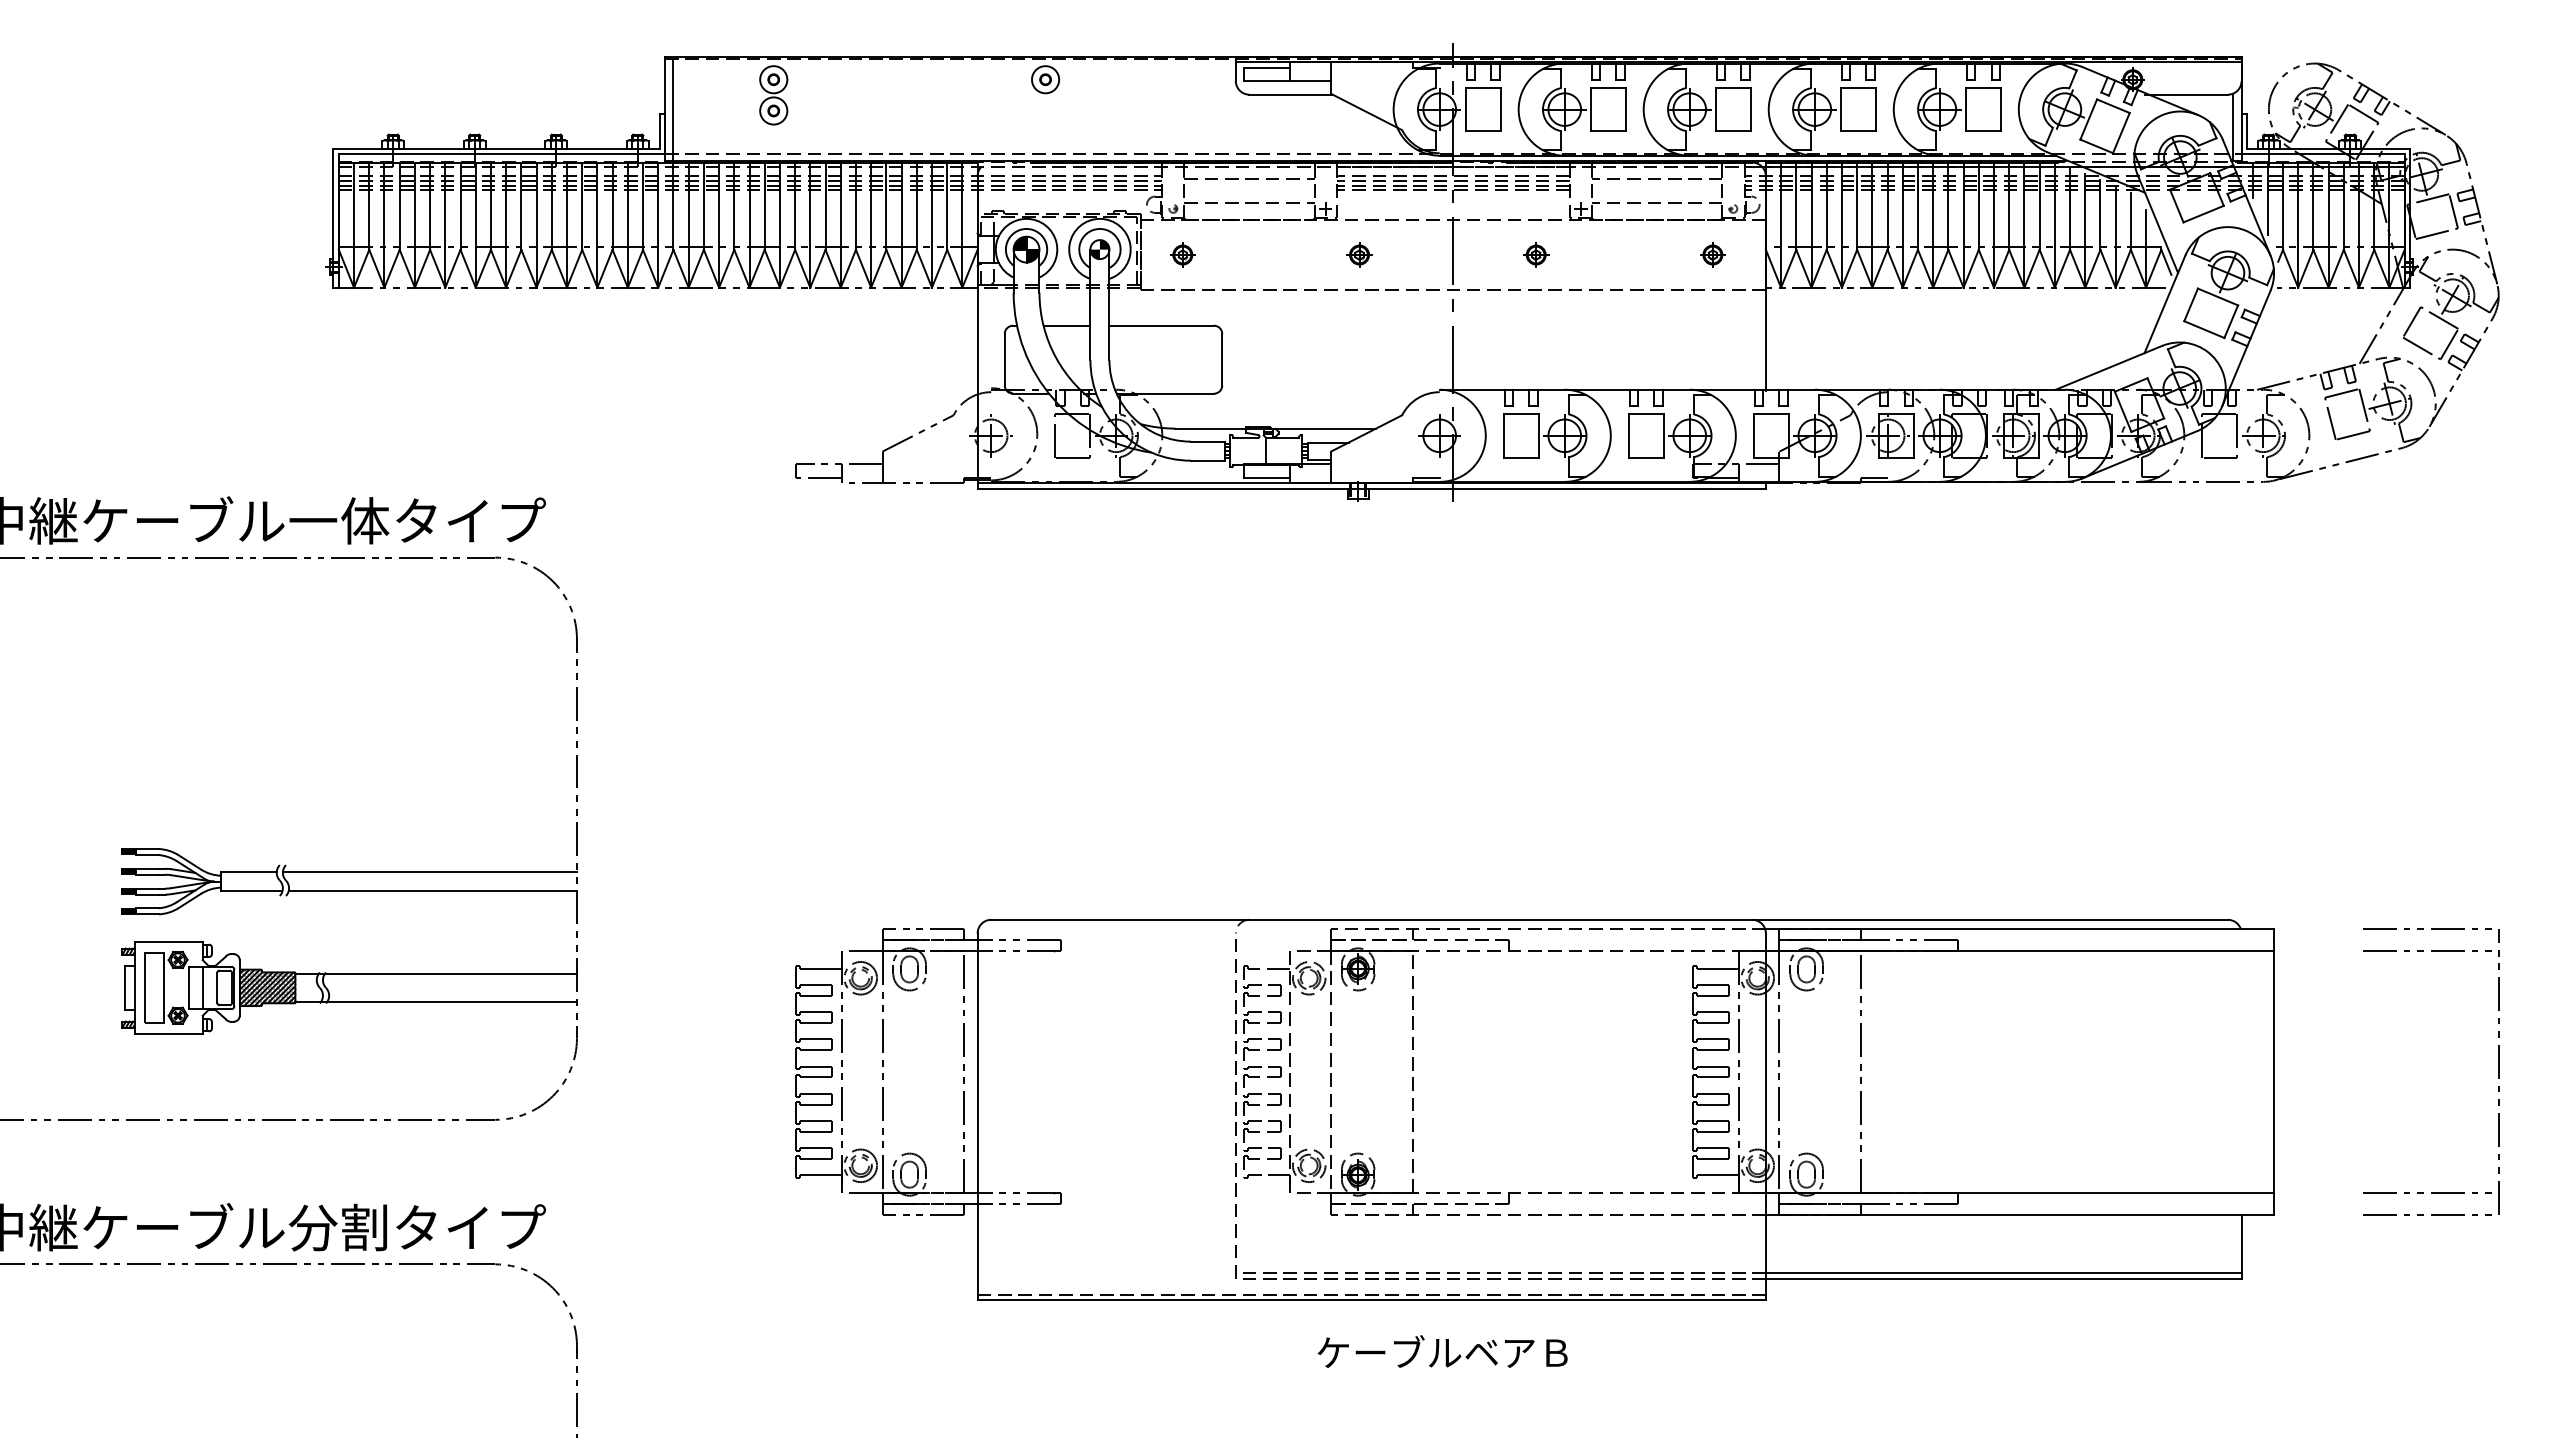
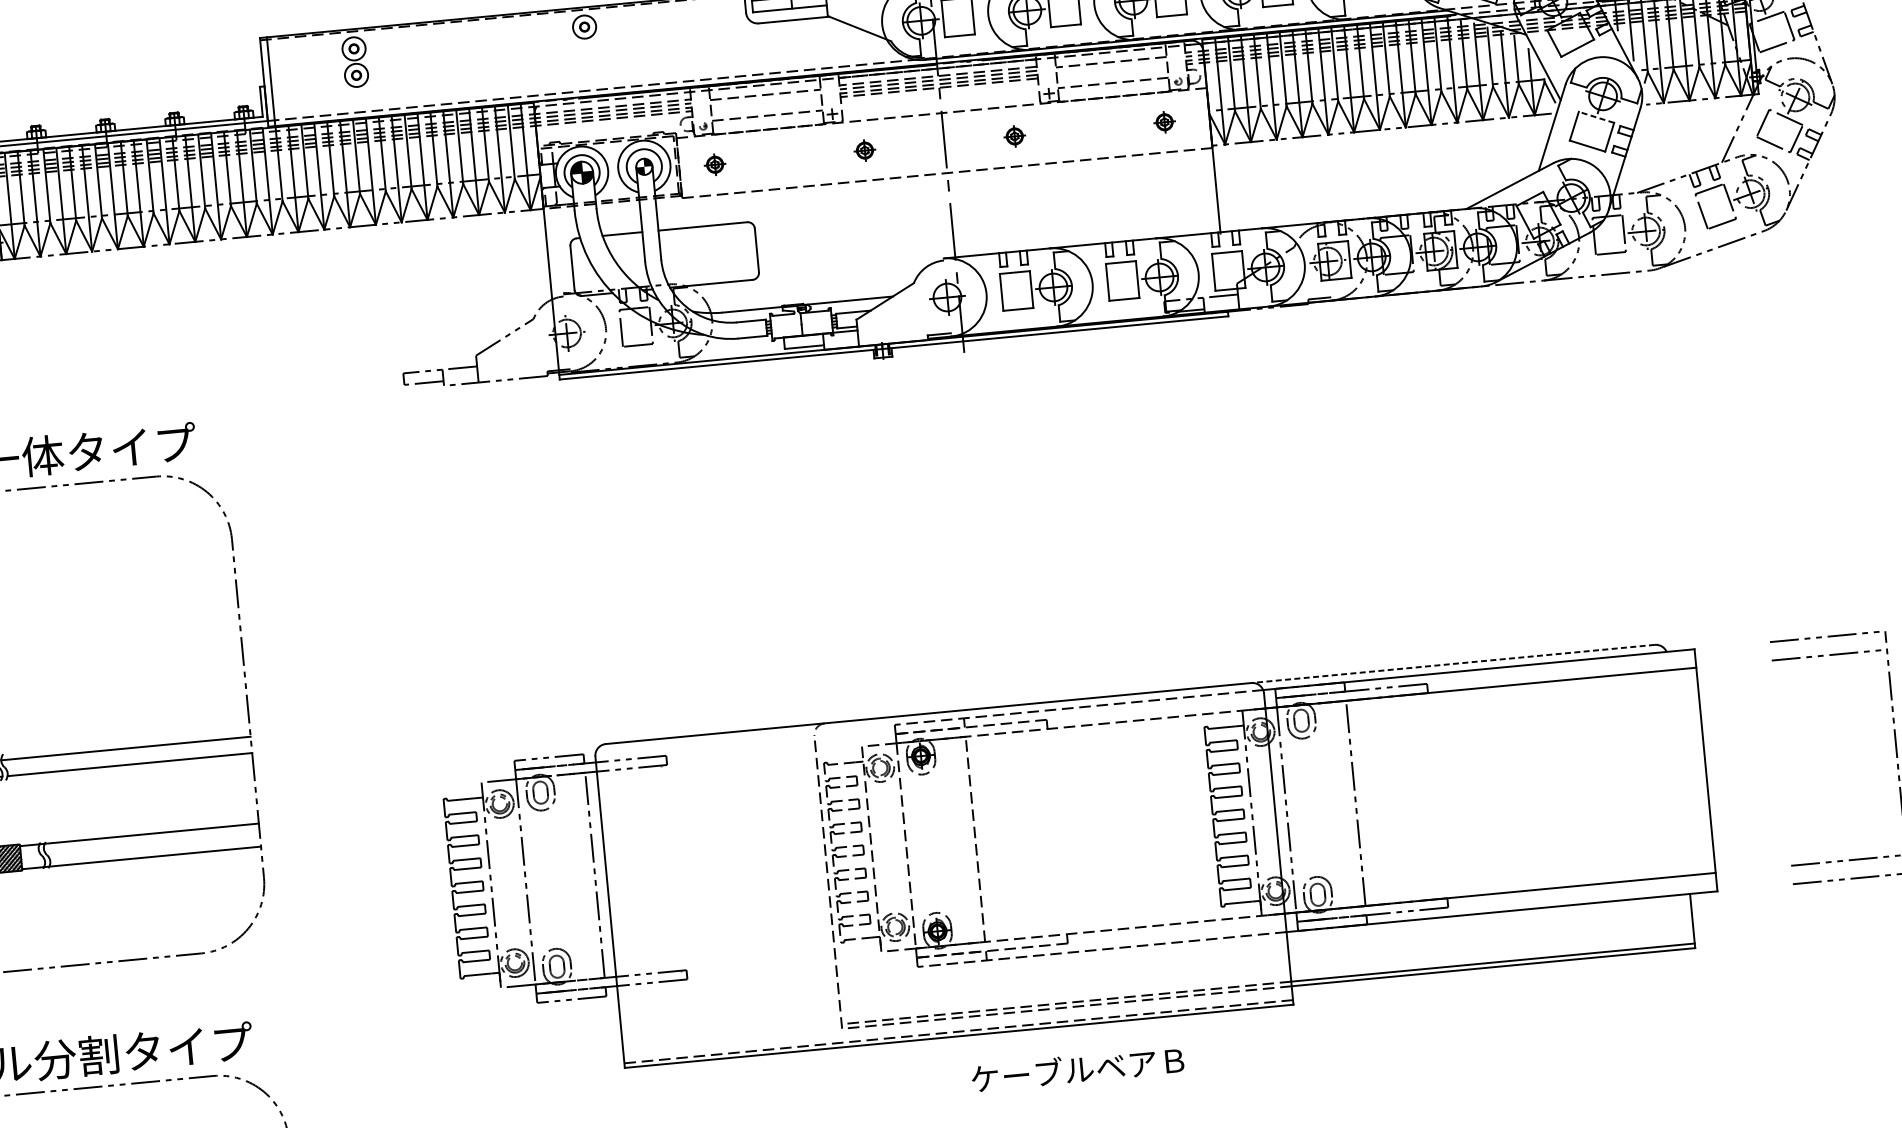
line: (2217, 297) -> (1596, 117), solid -> dashed
line: (1990, 919) -> (1453, 663), solid -> dashed
text: (1442, 1351) -> (1077, 1068), moved

